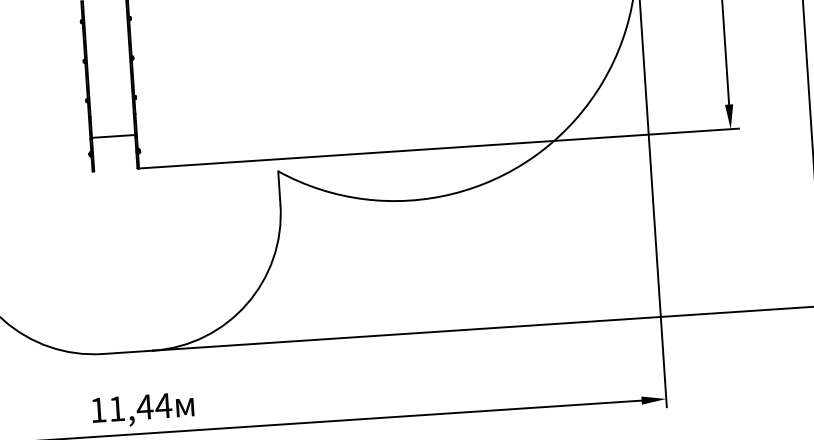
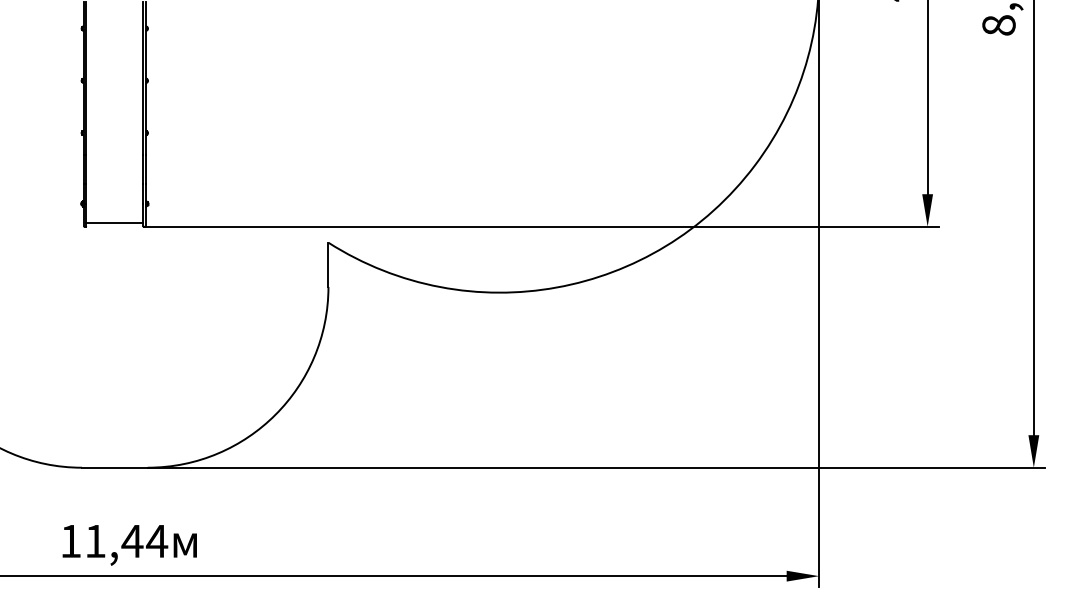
line: (113, 136) -> (114, 223), moved

